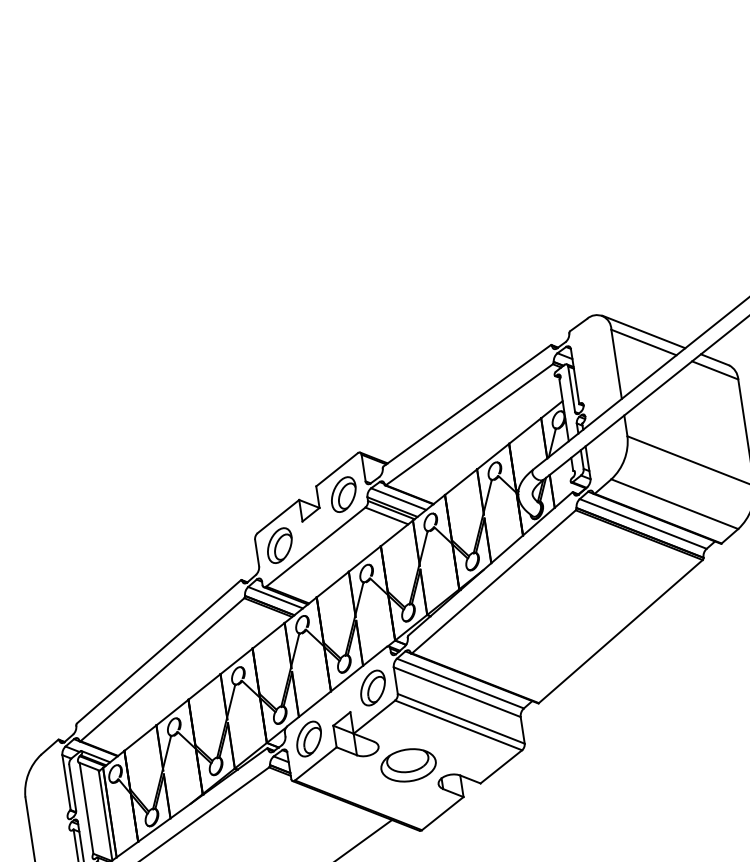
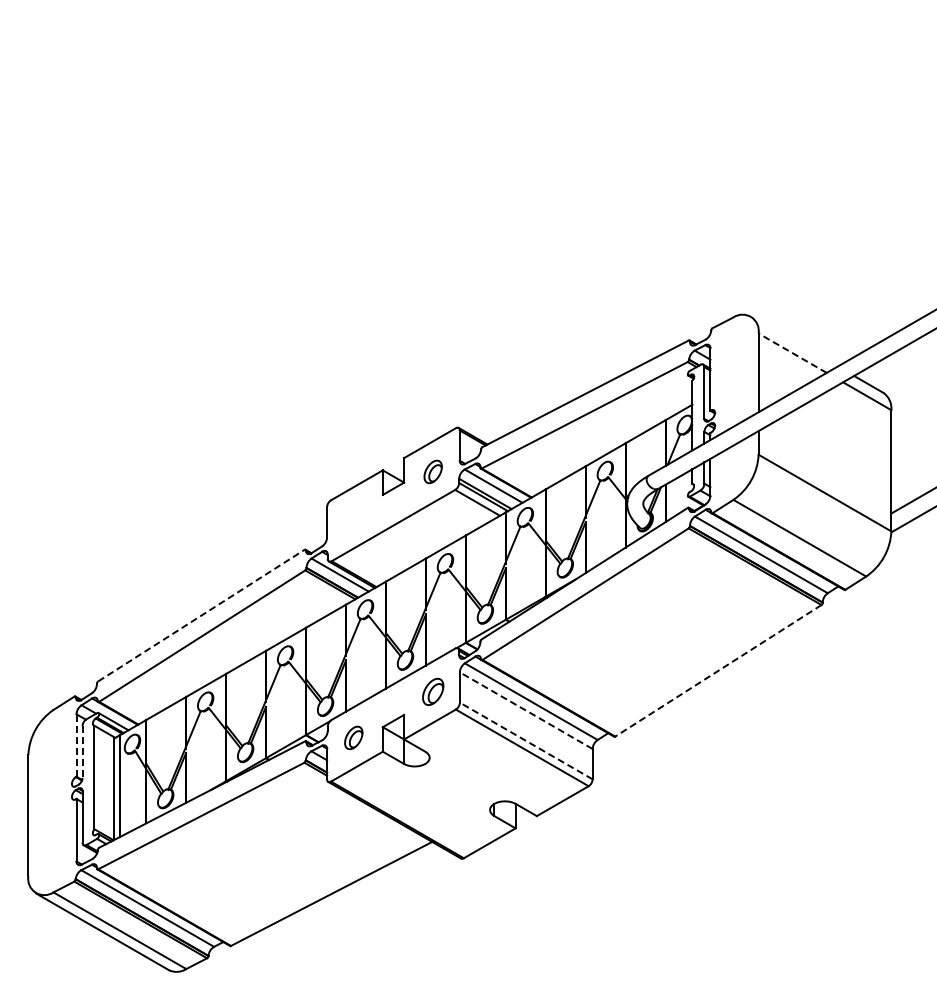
line: (643, 332) -> (793, 341), removed
line: (643, 341) -> (792, 352), solid -> dashed
part: (343, 494) -> (432, 471), size x0.6
part: (279, 545) -> (353, 517), removed
line: (620, 632) -> (717, 671), solid -> dashed
line: (159, 651) -> (201, 615), solid -> dashed
part: (372, 687) -> (432, 691), size x0.7
line: (457, 691) -> (526, 710), solid -> dashed
line: (461, 718) -> (526, 740), solid -> dashed
part: (308, 738) -> (353, 737), size x0.6
part: (408, 765) -> (459, 783), removed
line: (66, 782) -> (76, 745), solid -> dashed
line: (72, 787) -> (82, 752), solid -> dashed

